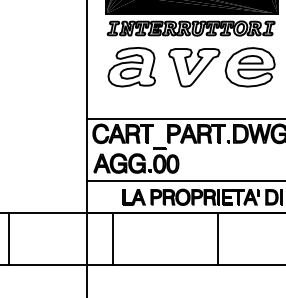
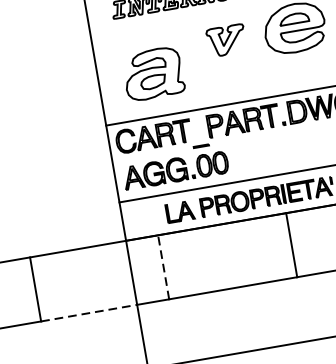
part: (131, 67) -> (153, 74), moved
part: (194, 67) -> (226, 40), size x0.6
line: (113, 238) -> (163, 266), solid -> dashed
line: (48, 265) -> (89, 313), solid -> dashed

